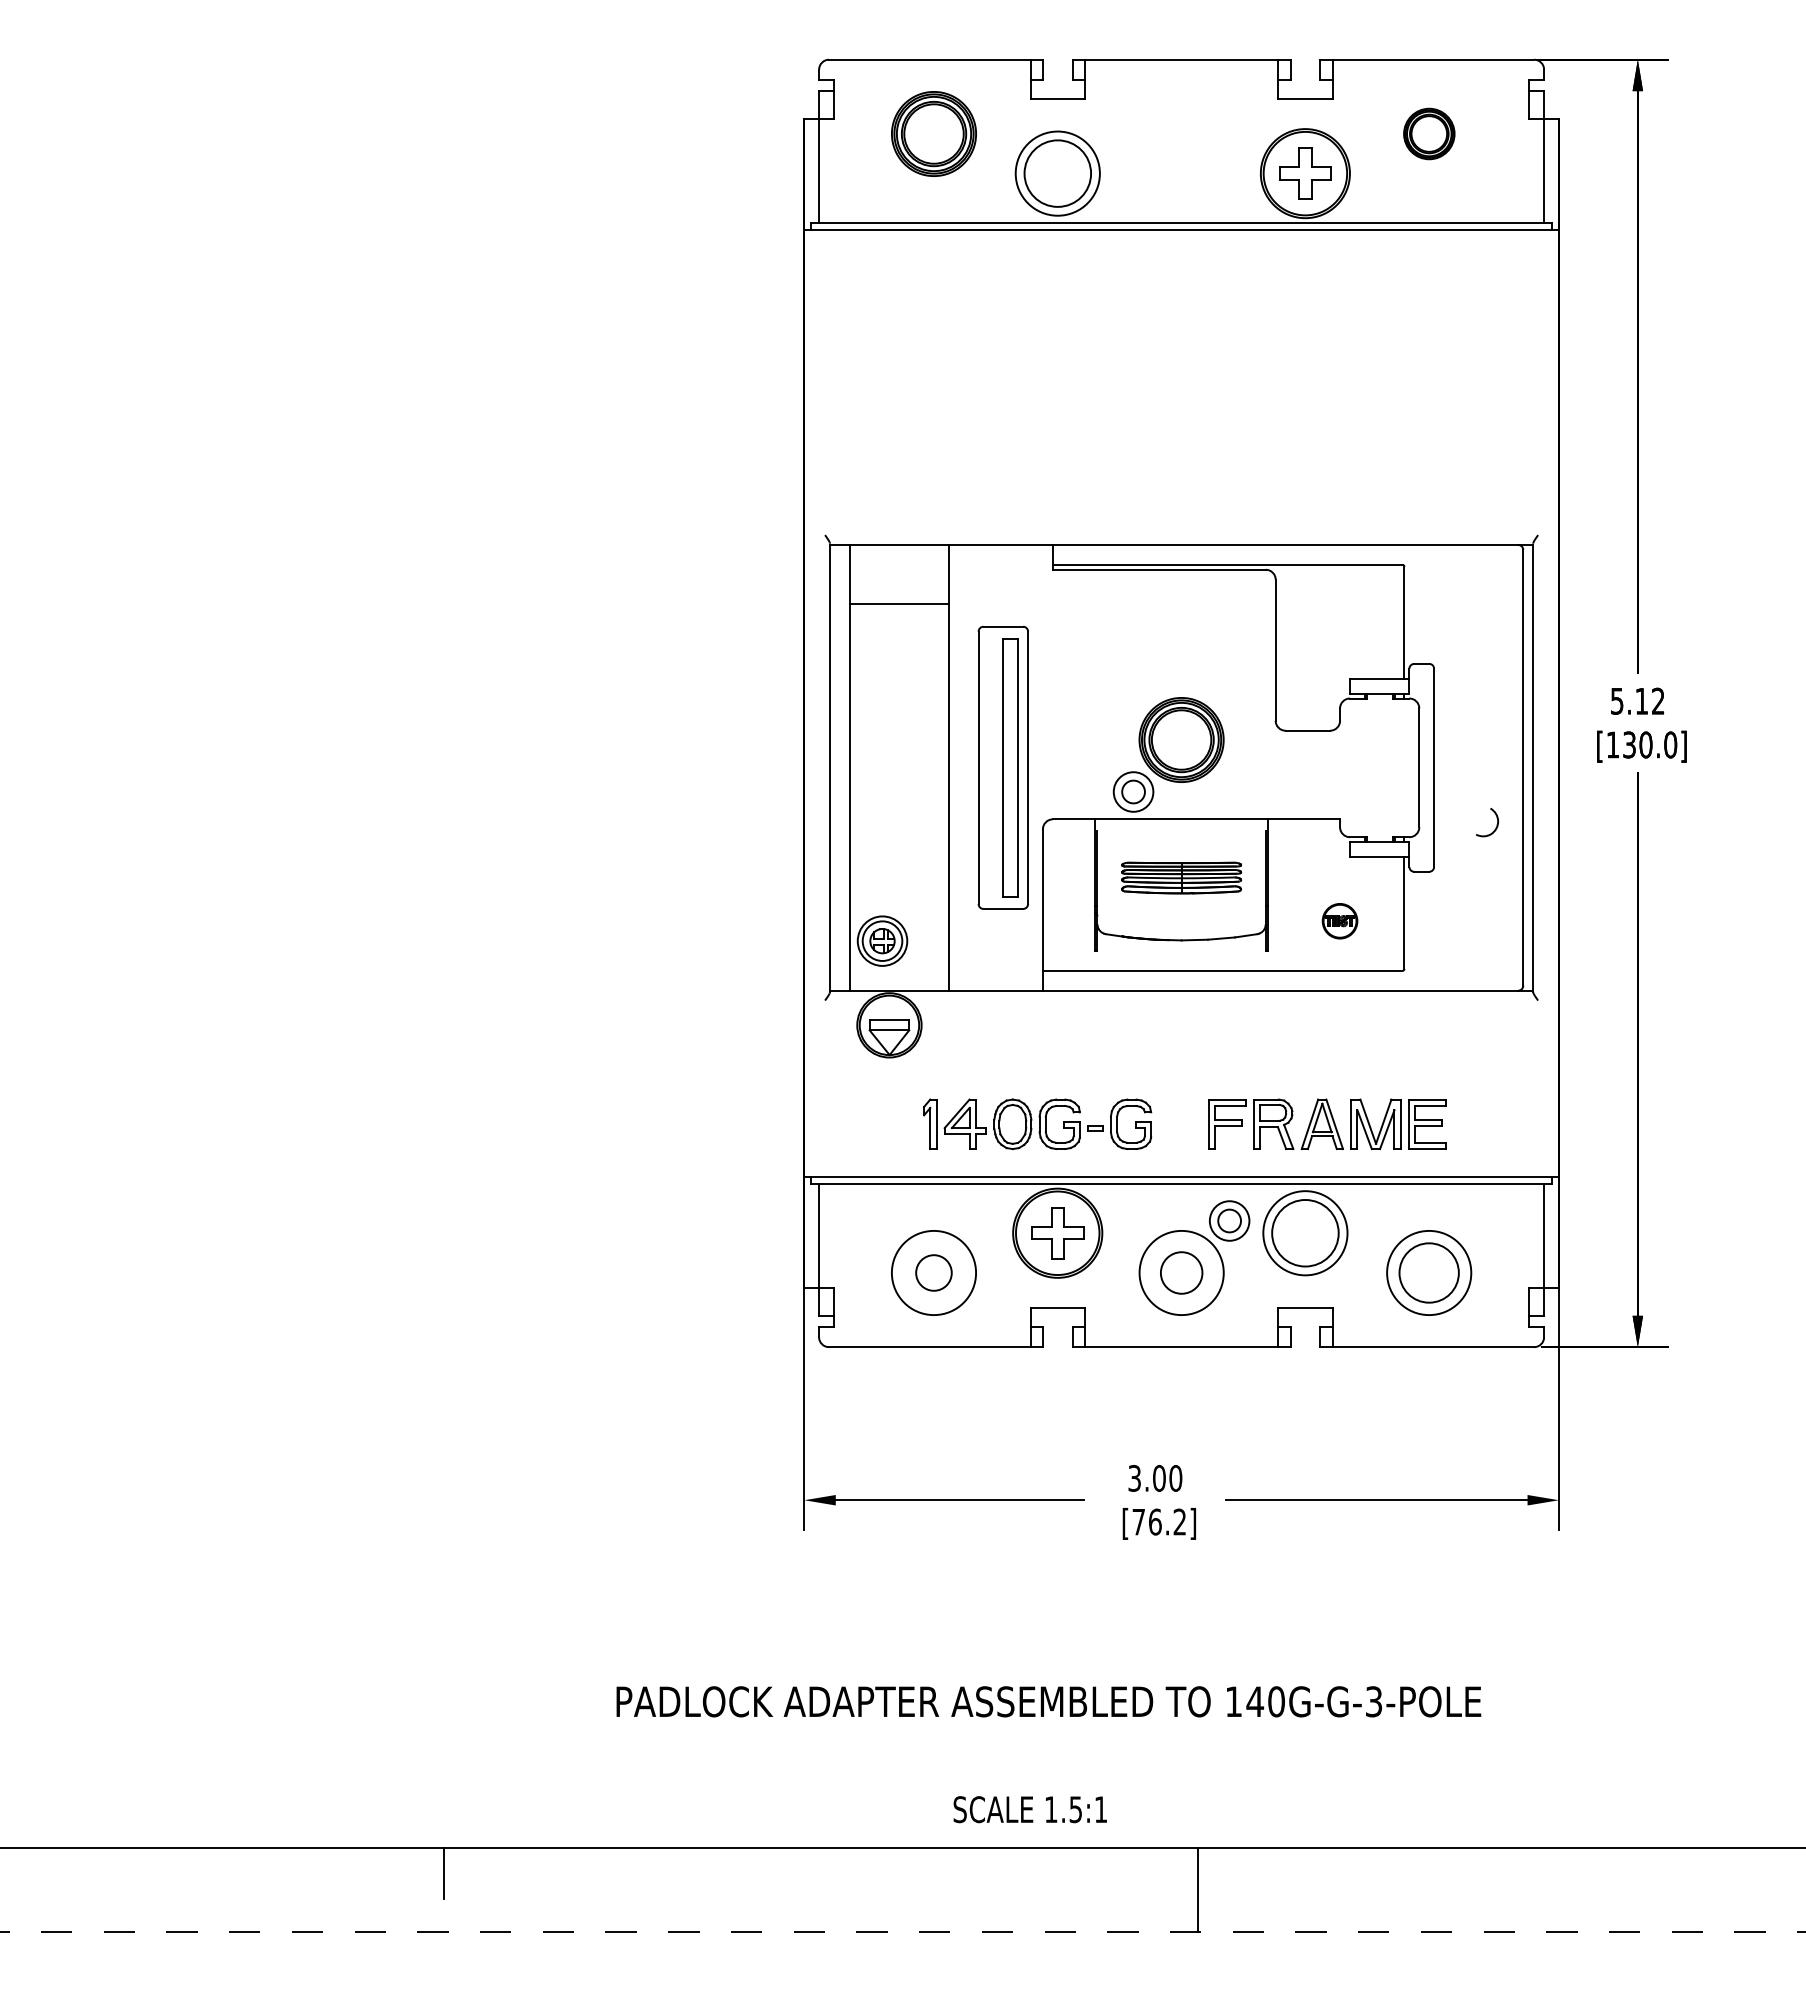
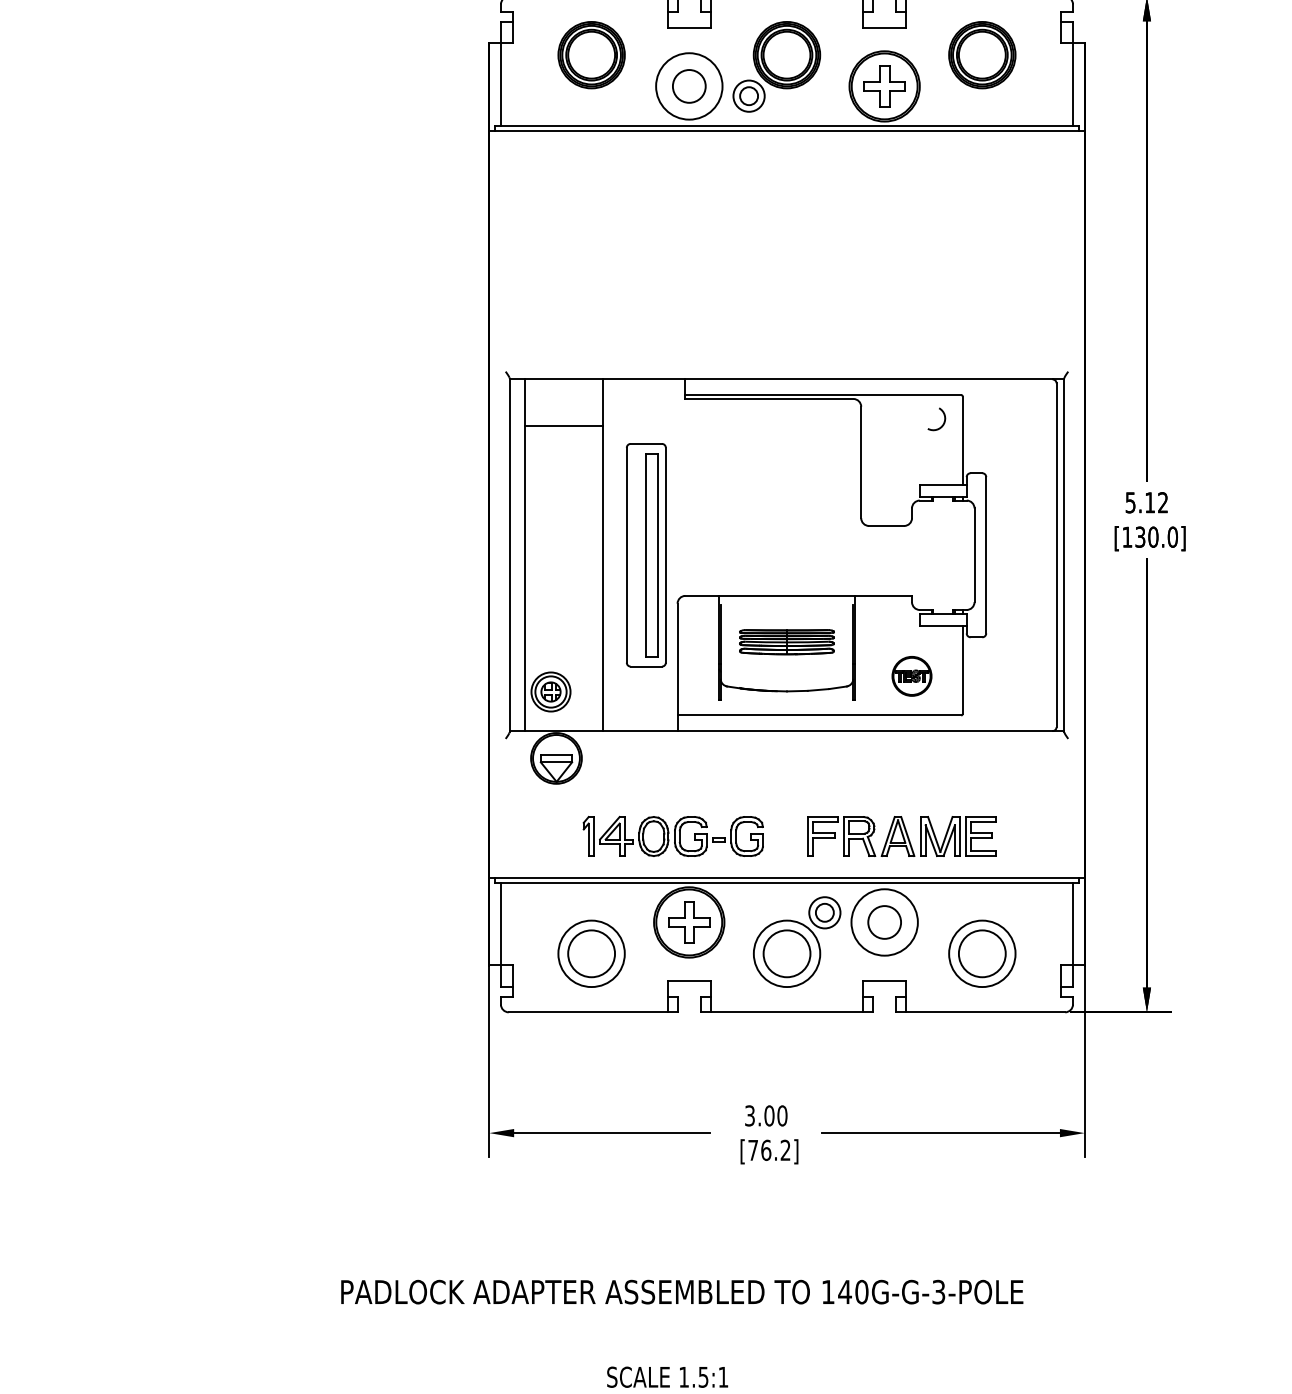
part: (1429, 133) -> (982, 54), size x1.67
circle: (1057, 173) -> (689, 86), size x0.62
part: (1168, 754) -> (776, 66), moved
arc: (1495, 827) -> (943, 423), moved
part: (1339, 920) -> (911, 675), size x1.43
circle: (1305, 1233) -> (884, 922), size x0.62
circle: (933, 1272) -> (591, 953), size x1.67
circle: (1181, 1272) -> (786, 953), size x1.43

